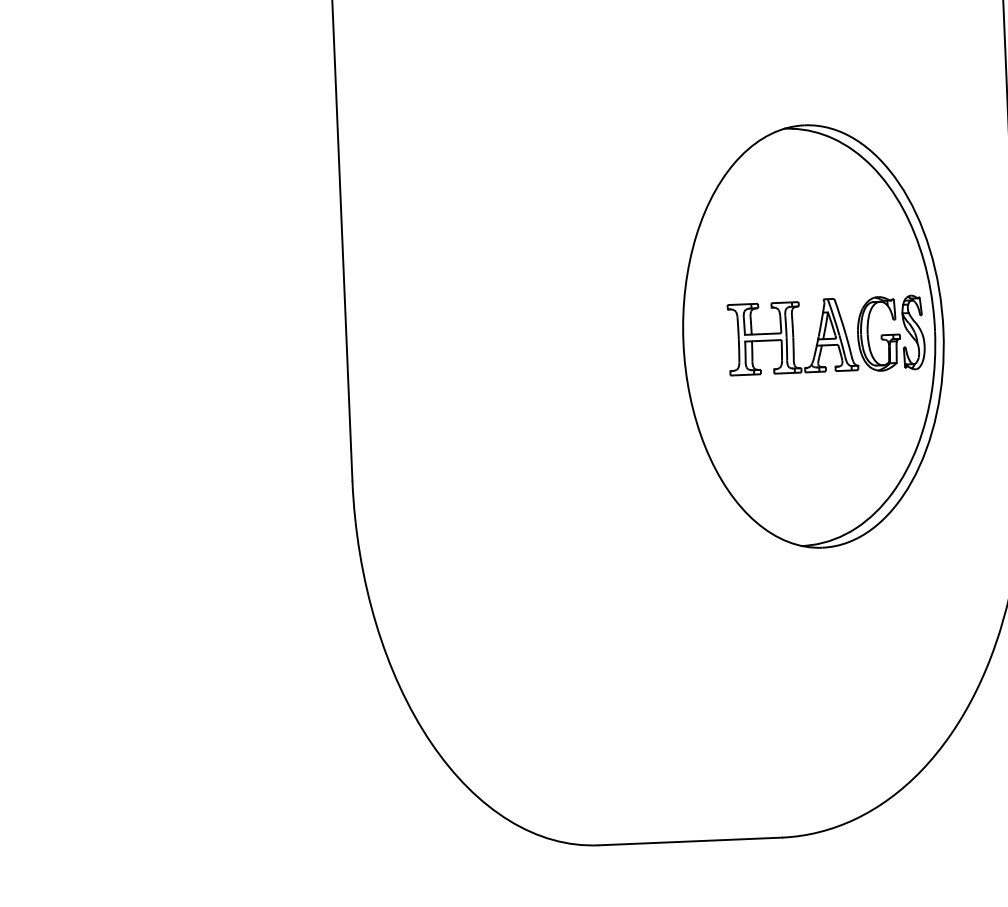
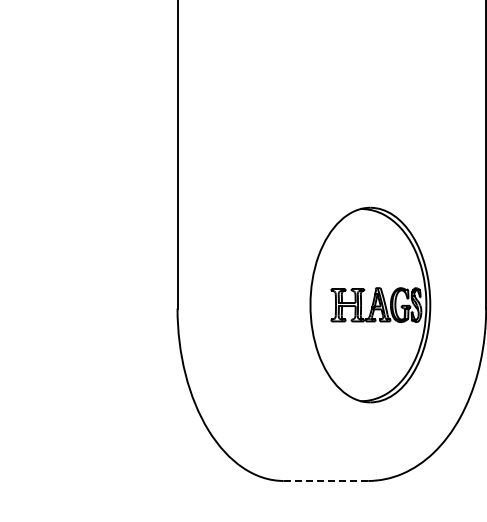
part: (813, 335) -> (370, 304), moved
line: (691, 840) -> (326, 480), solid -> dashed

